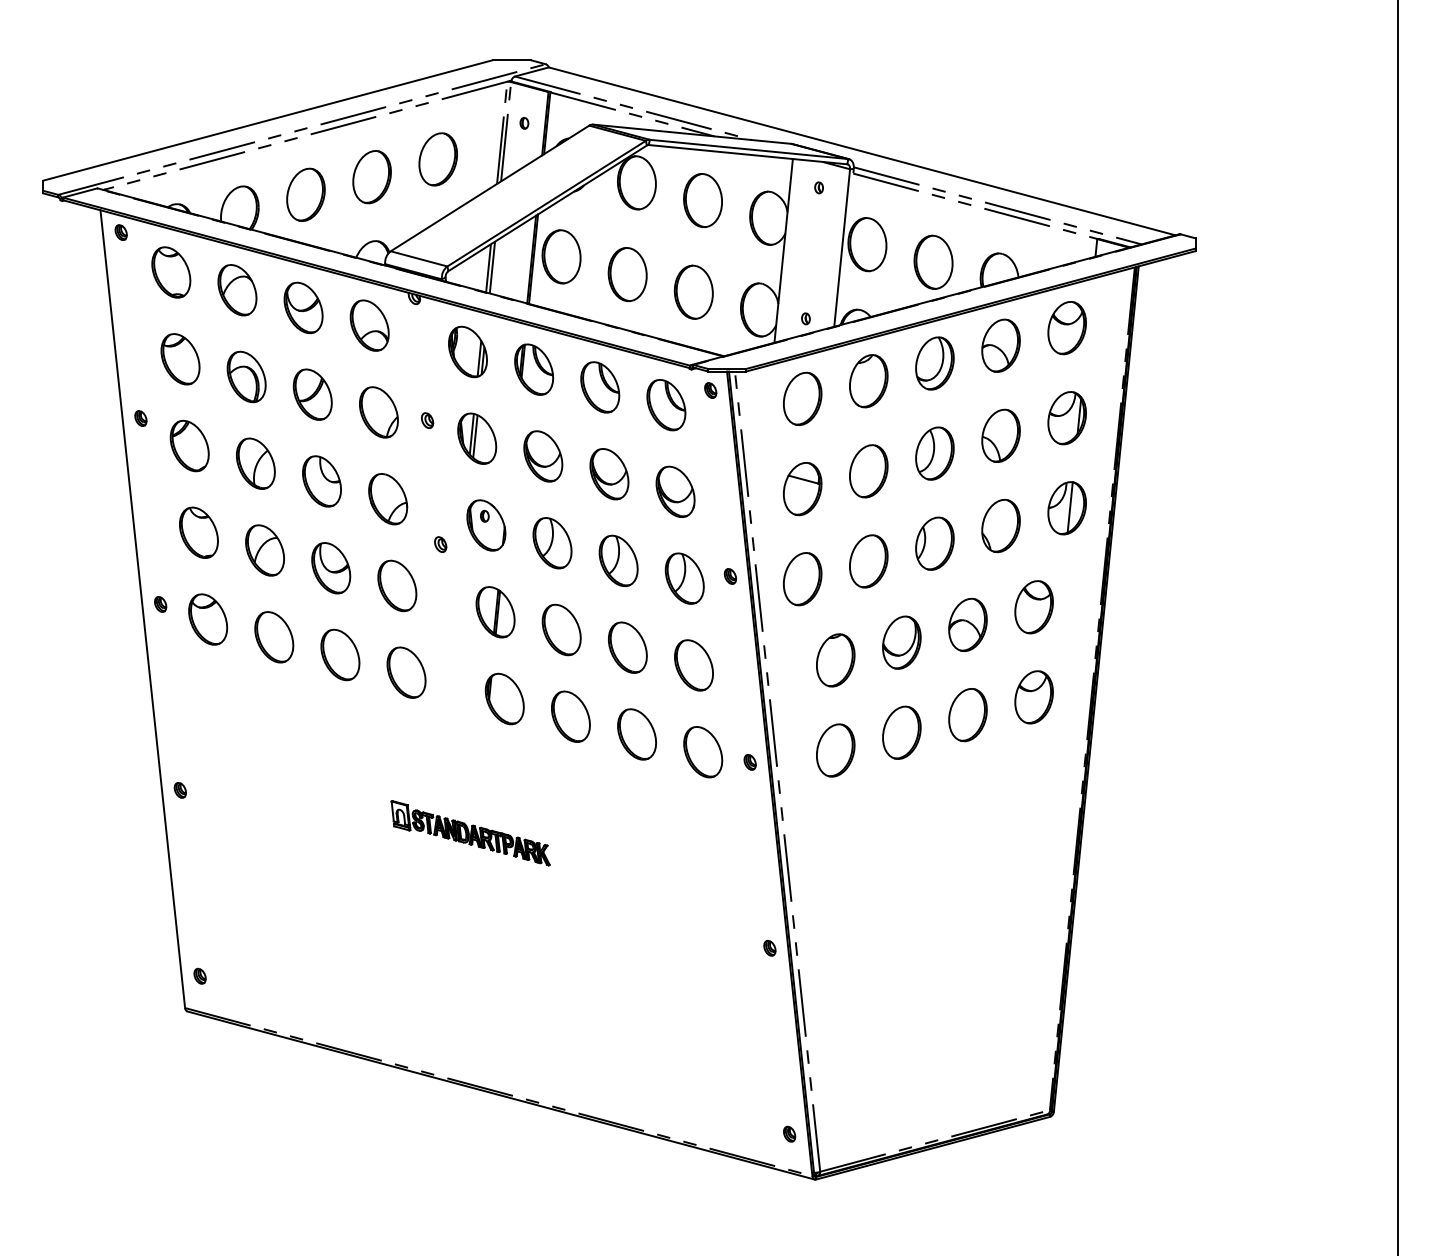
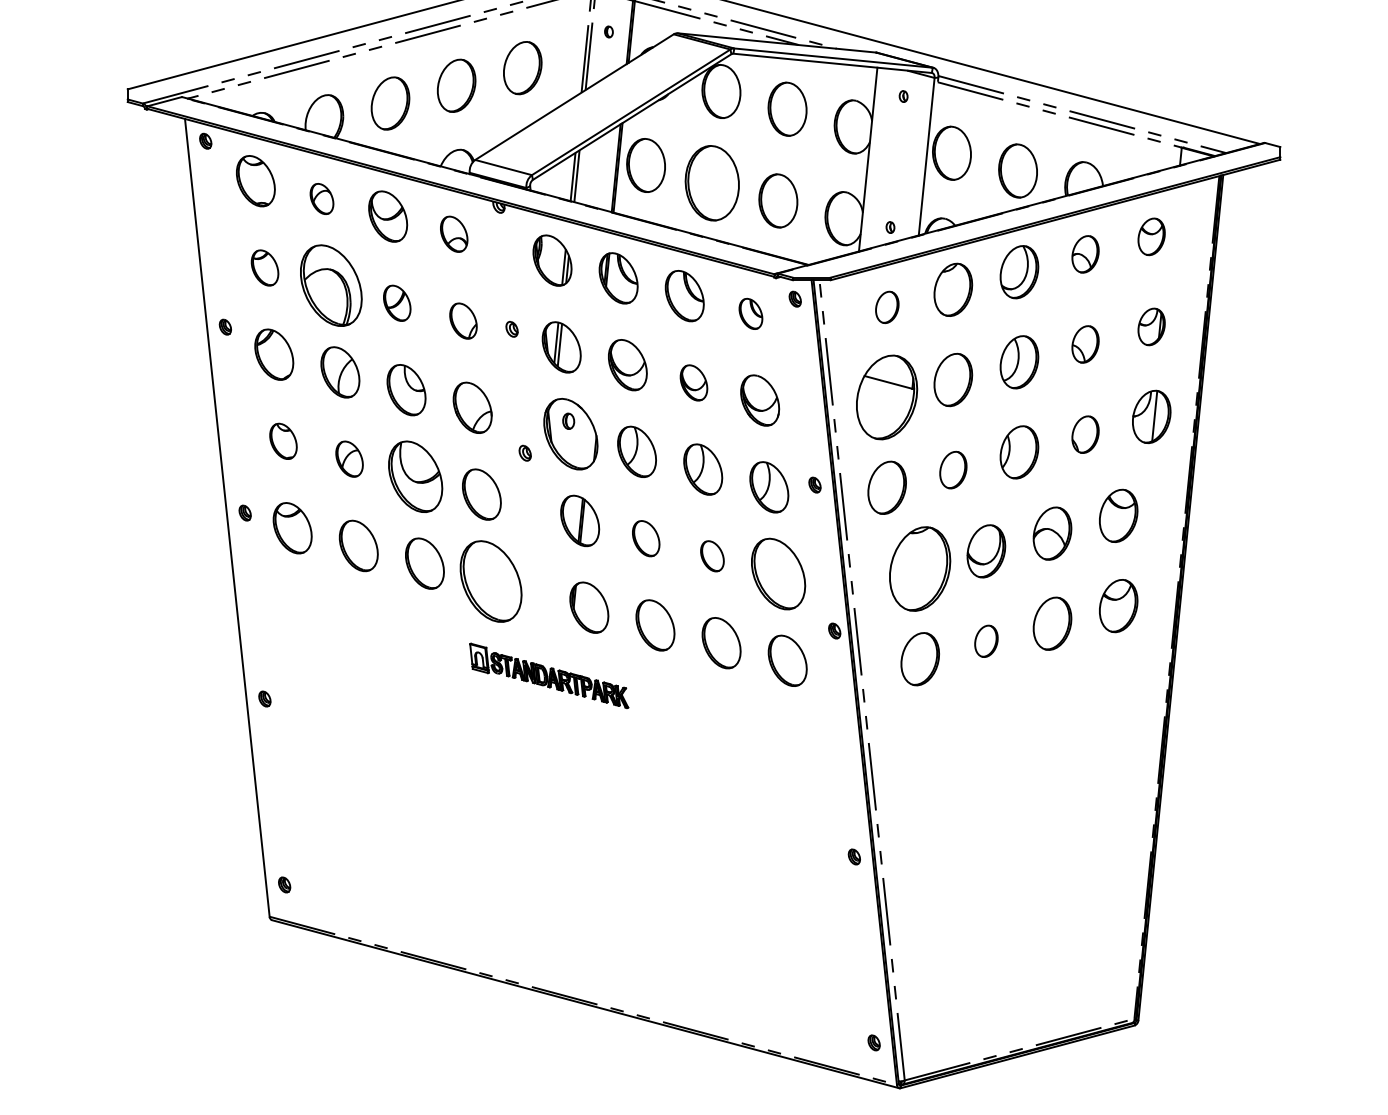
part: (627, 274) -> (712, 183), size x1.4
part: (237, 290) -> (322, 199), size x0.6
part: (369, 325) -> (454, 234), size x0.7
part: (1066, 328) -> (1151, 237), size x0.7
part: (1000, 345) -> (1085, 254), size x0.7
part: (180, 359) -> (265, 268), size x0.7
part: (246, 376) -> (331, 285), size x1.6
part: (312, 394) -> (397, 303), size x0.7
part: (802, 398) -> (887, 307), size x0.6
part: (666, 405) -> (751, 314), size x0.6
part: (378, 412) -> (463, 321), size x0.7
part: (1066, 418) -> (1151, 327), size x0.7
part: (1000, 435) -> (1085, 344), size x0.7
part: (609, 474) -> (694, 383), size x0.7
part: (802, 489) -> (887, 398), size x1.6
part: (486, 525) -> (571, 434), size x1.4
part: (1000, 525) -> (1085, 434), size x0.7
part: (198, 532) -> (283, 441), size x0.7
part: (264, 550) -> (349, 459), size x0.7
part: (868, 561) -> (953, 470), size x0.7
part: (331, 568) -> (416, 477), size x1.4
part: (561, 629) -> (646, 538), size x0.7
part: (627, 647) -> (712, 556), size x0.6
part: (835, 660) -> (920, 569), size x1.6
part: (693, 665) -> (778, 574), size x1.4
part: (406, 672) -> (491, 581), size x1.6
part: (901, 732) -> (986, 641), size x0.6
part: (749, 762) -> (834, 631), moved
part: (470, 833) -> (549, 676), moved

